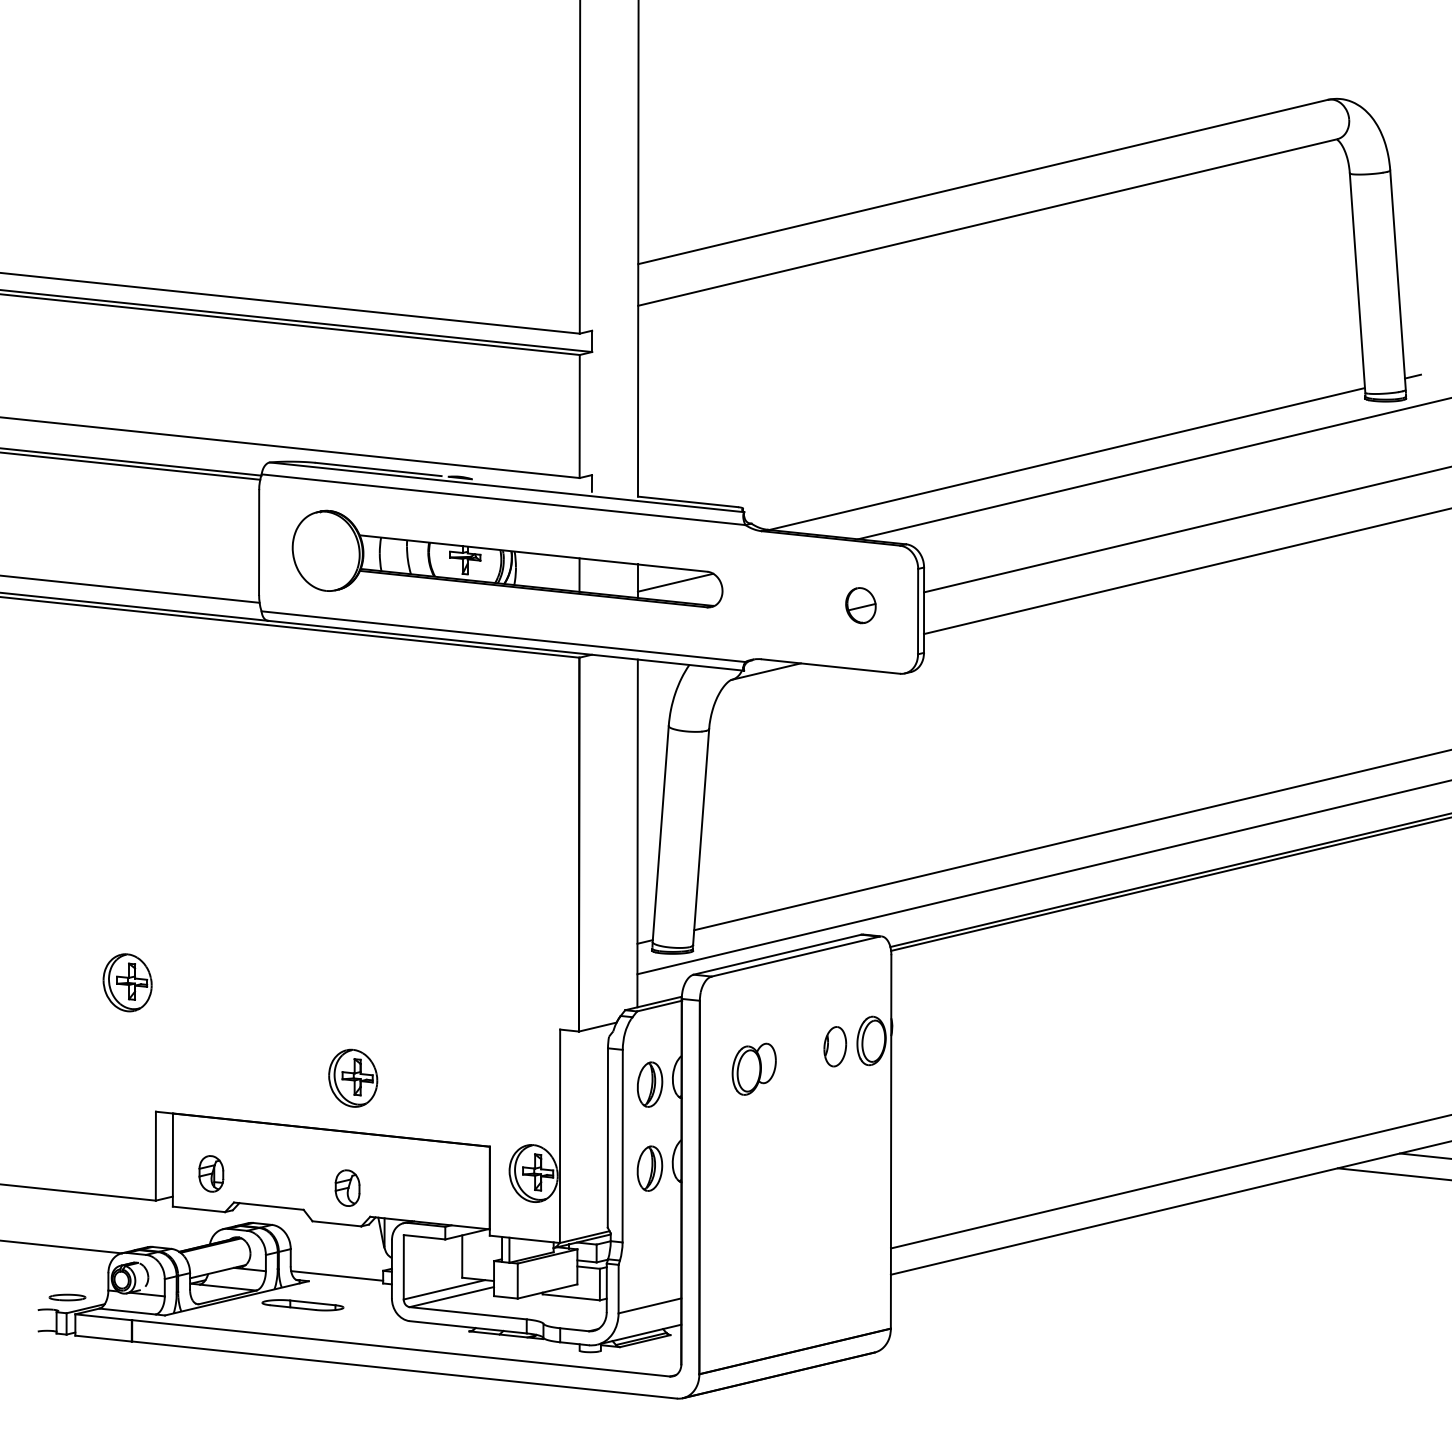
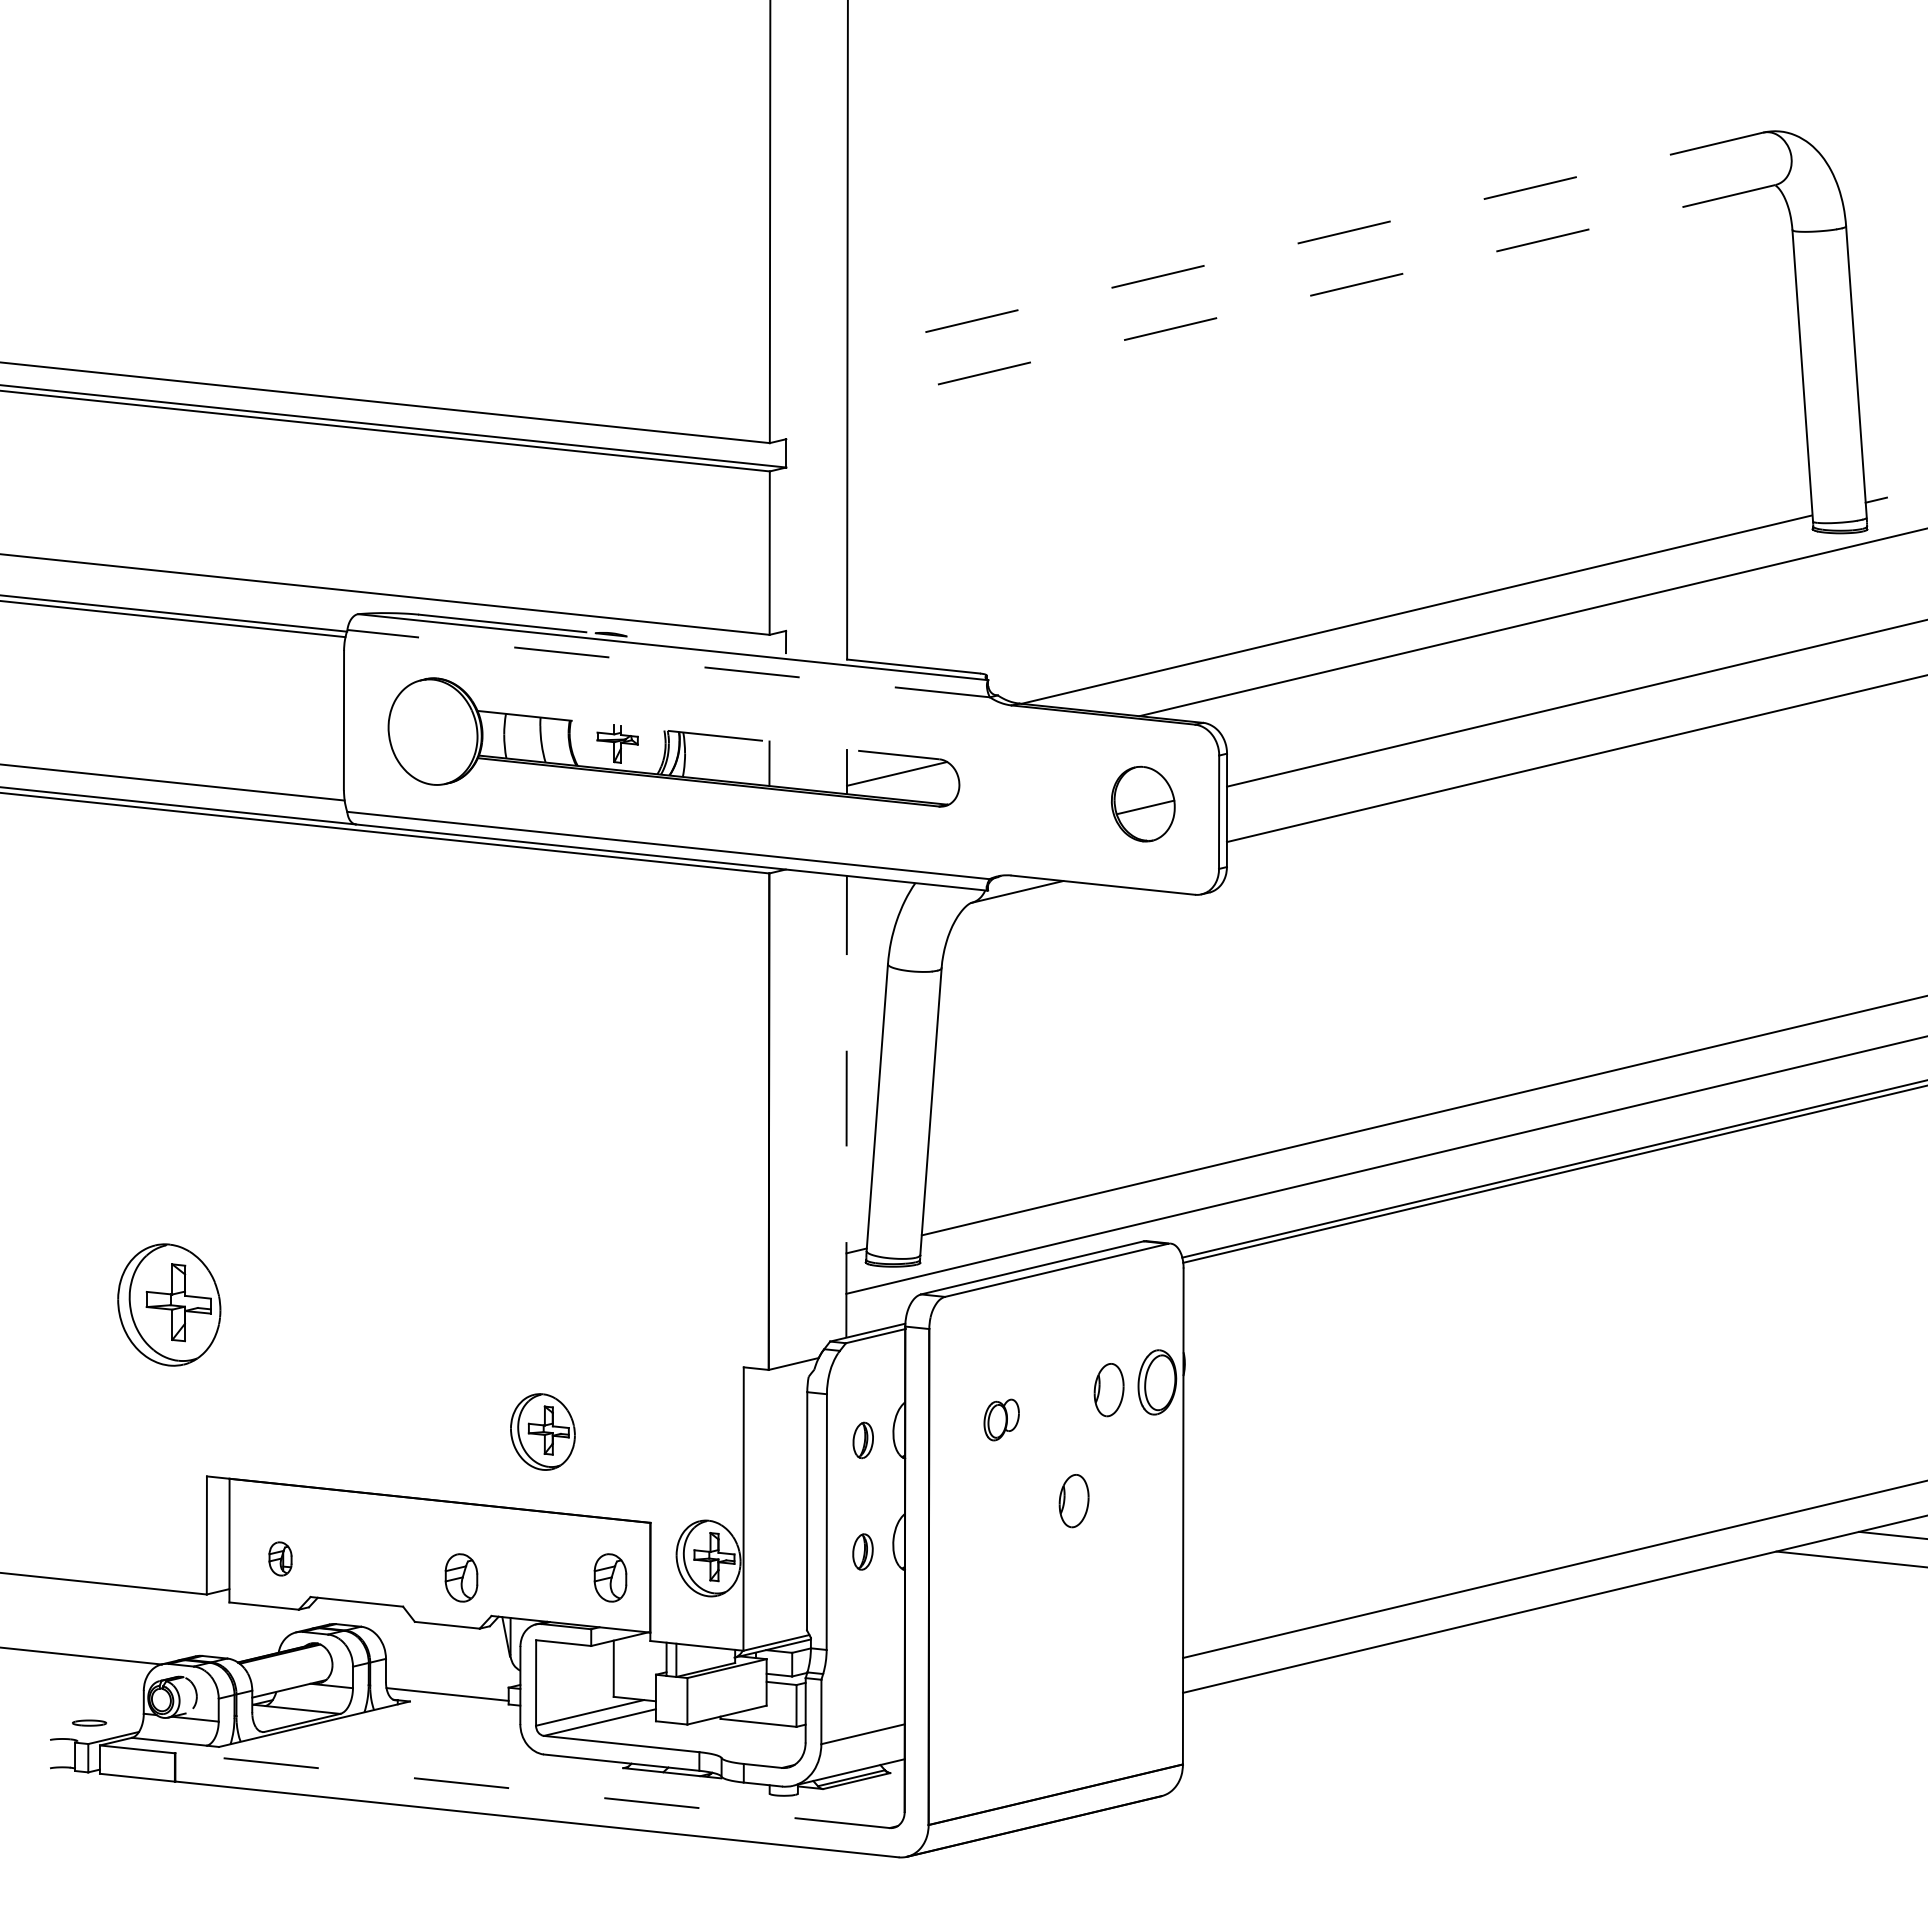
line: (983, 181) -> (1305, 241), solid -> dashed
line: (986, 222) -> (1310, 295), solid -> dashed
line: (503, 499) -> (668, 663), solid -> dashed
line: (533, 553) -> (708, 735), solid -> dashed
part: (860, 605) -> (1142, 804), size x1.6
line: (637, 833) -> (846, 1106), solid -> dashed
part: (127, 983) -> (169, 1305), size x1.6
part: (754, 1068) -> (1001, 1419), size x0.6
part: (352, 1077) -> (542, 1431), moved
part: (650, 1084) -> (863, 1440), size x0.6
part: (808, 1130) -> (1073, 1501), added
part: (649, 1168) -> (862, 1551), size x0.6
part: (211, 1173) -> (280, 1558), size x0.7
part: (459, 1187) -> (610, 1577), added
part: (67, 1297) -> (89, 1722), size x0.7
part: (302, 1305) -> (401, 1733), removed
line: (401, 1348) -> (532, 1790), solid -> dashed

